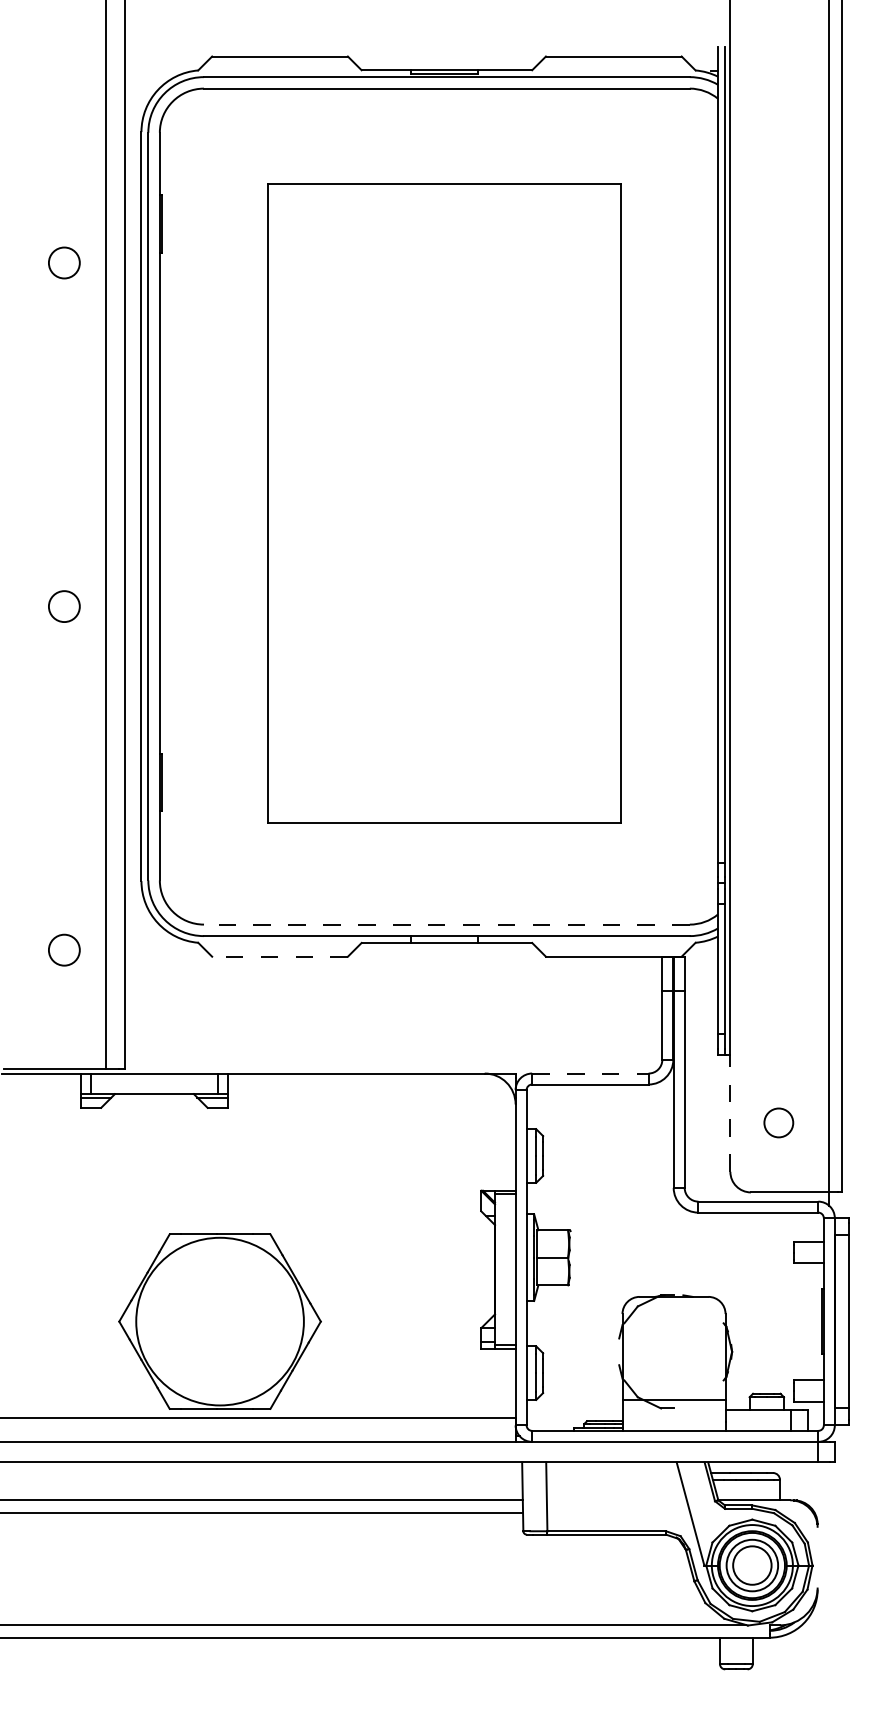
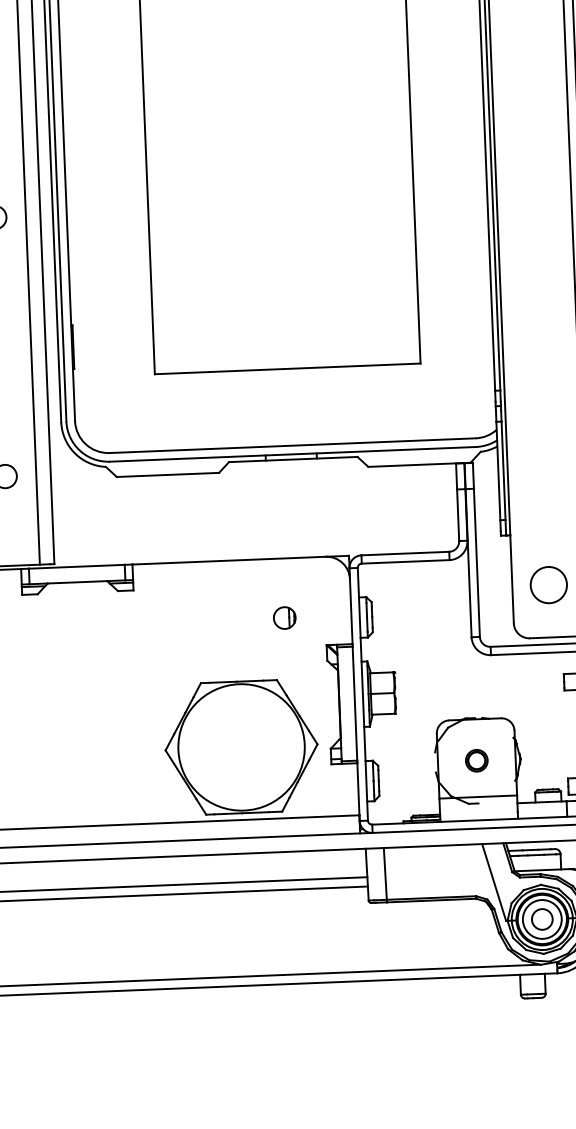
line: (446, 924) -> (292, 445), dashed -> solid
line: (280, 956) -> (168, 474), dashed -> solid
line: (590, 1073) -> (405, 553), dashed -> solid
line: (730, 1112) -> (512, 578), dashed -> solid
circle: (778, 1122) -> (548, 584), size x1.67
part: (426, 1152) -> (284, 618), added
part: (219, 1321) -> (241, 747), moved
part: (673, 1351) -> (476, 760), added
circle: (752, 1565) -> (542, 919), size x0.71

